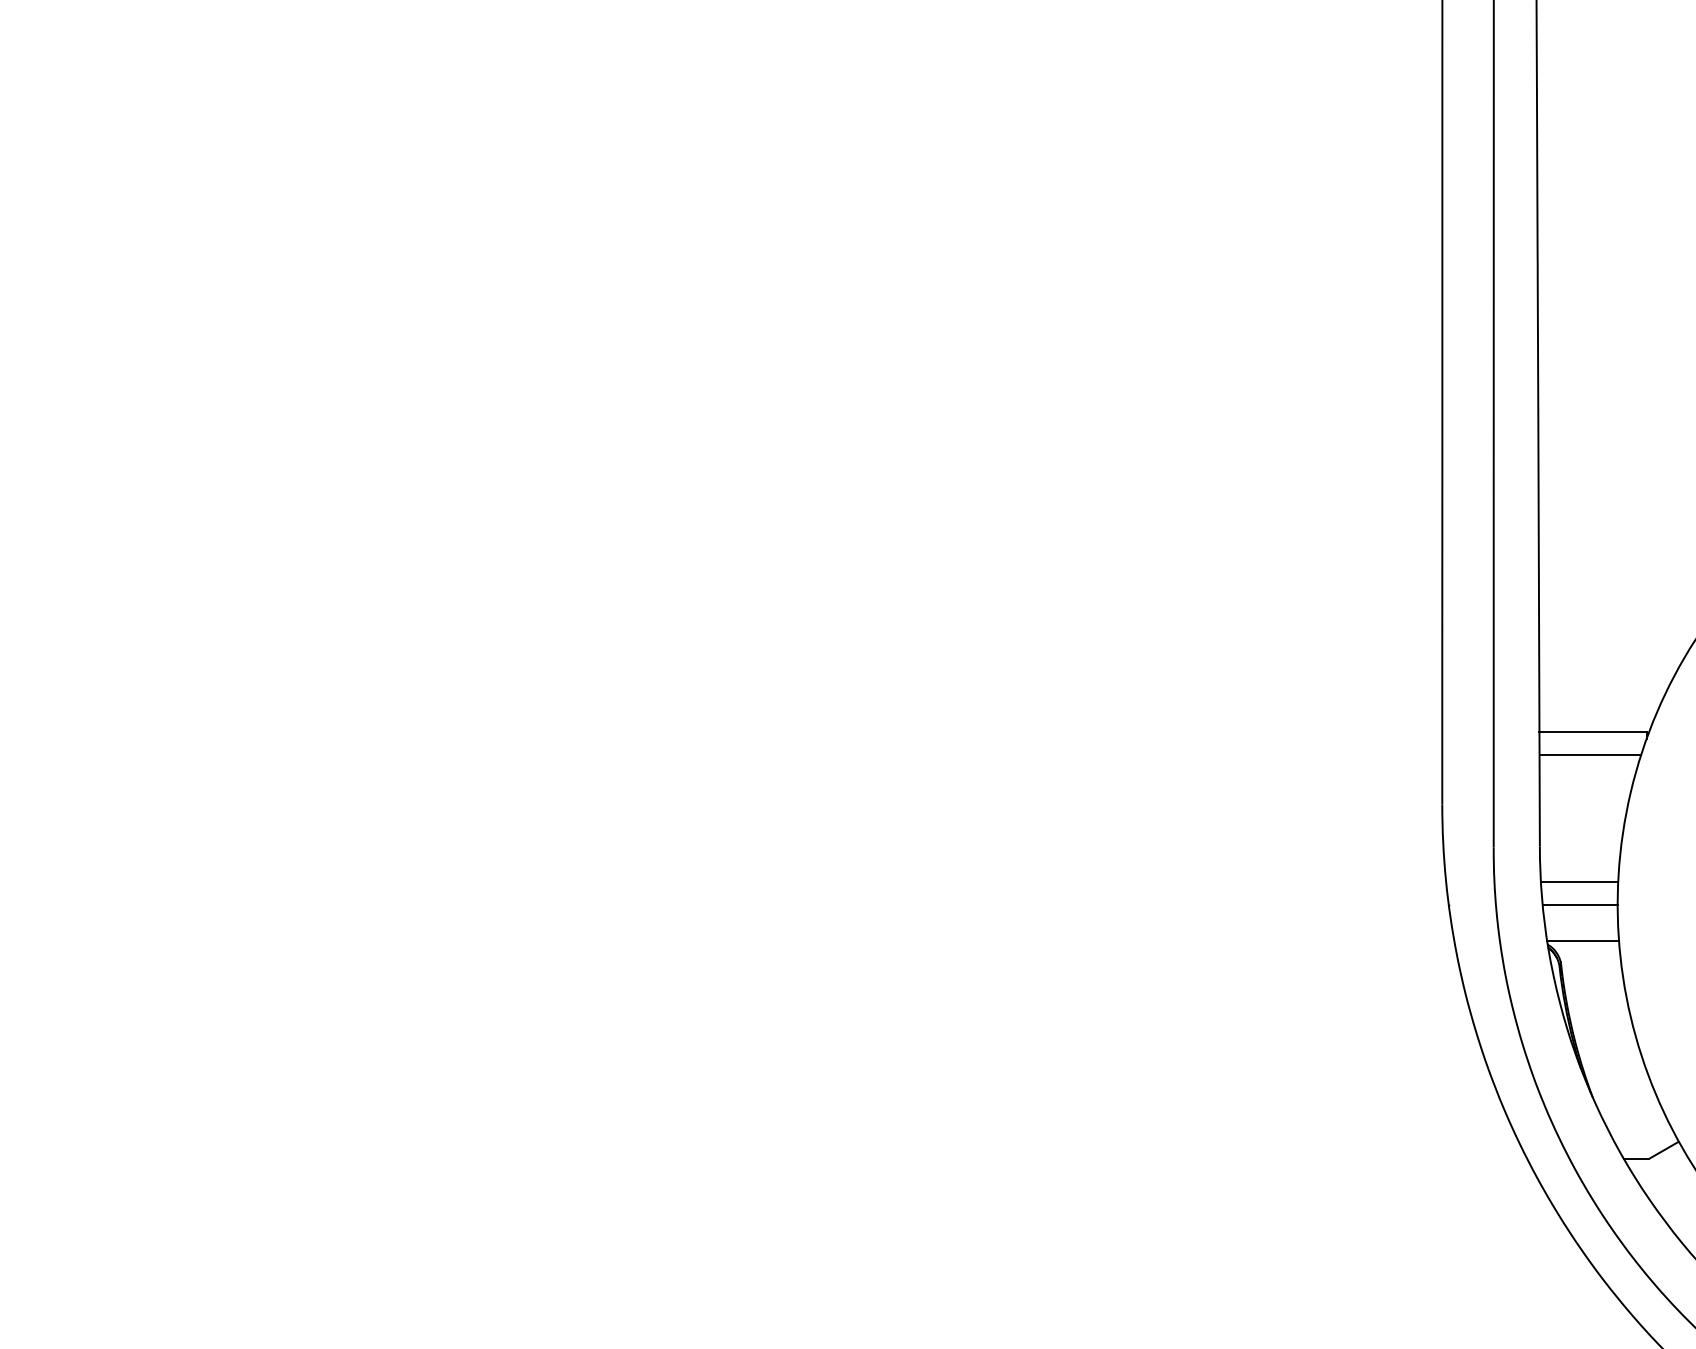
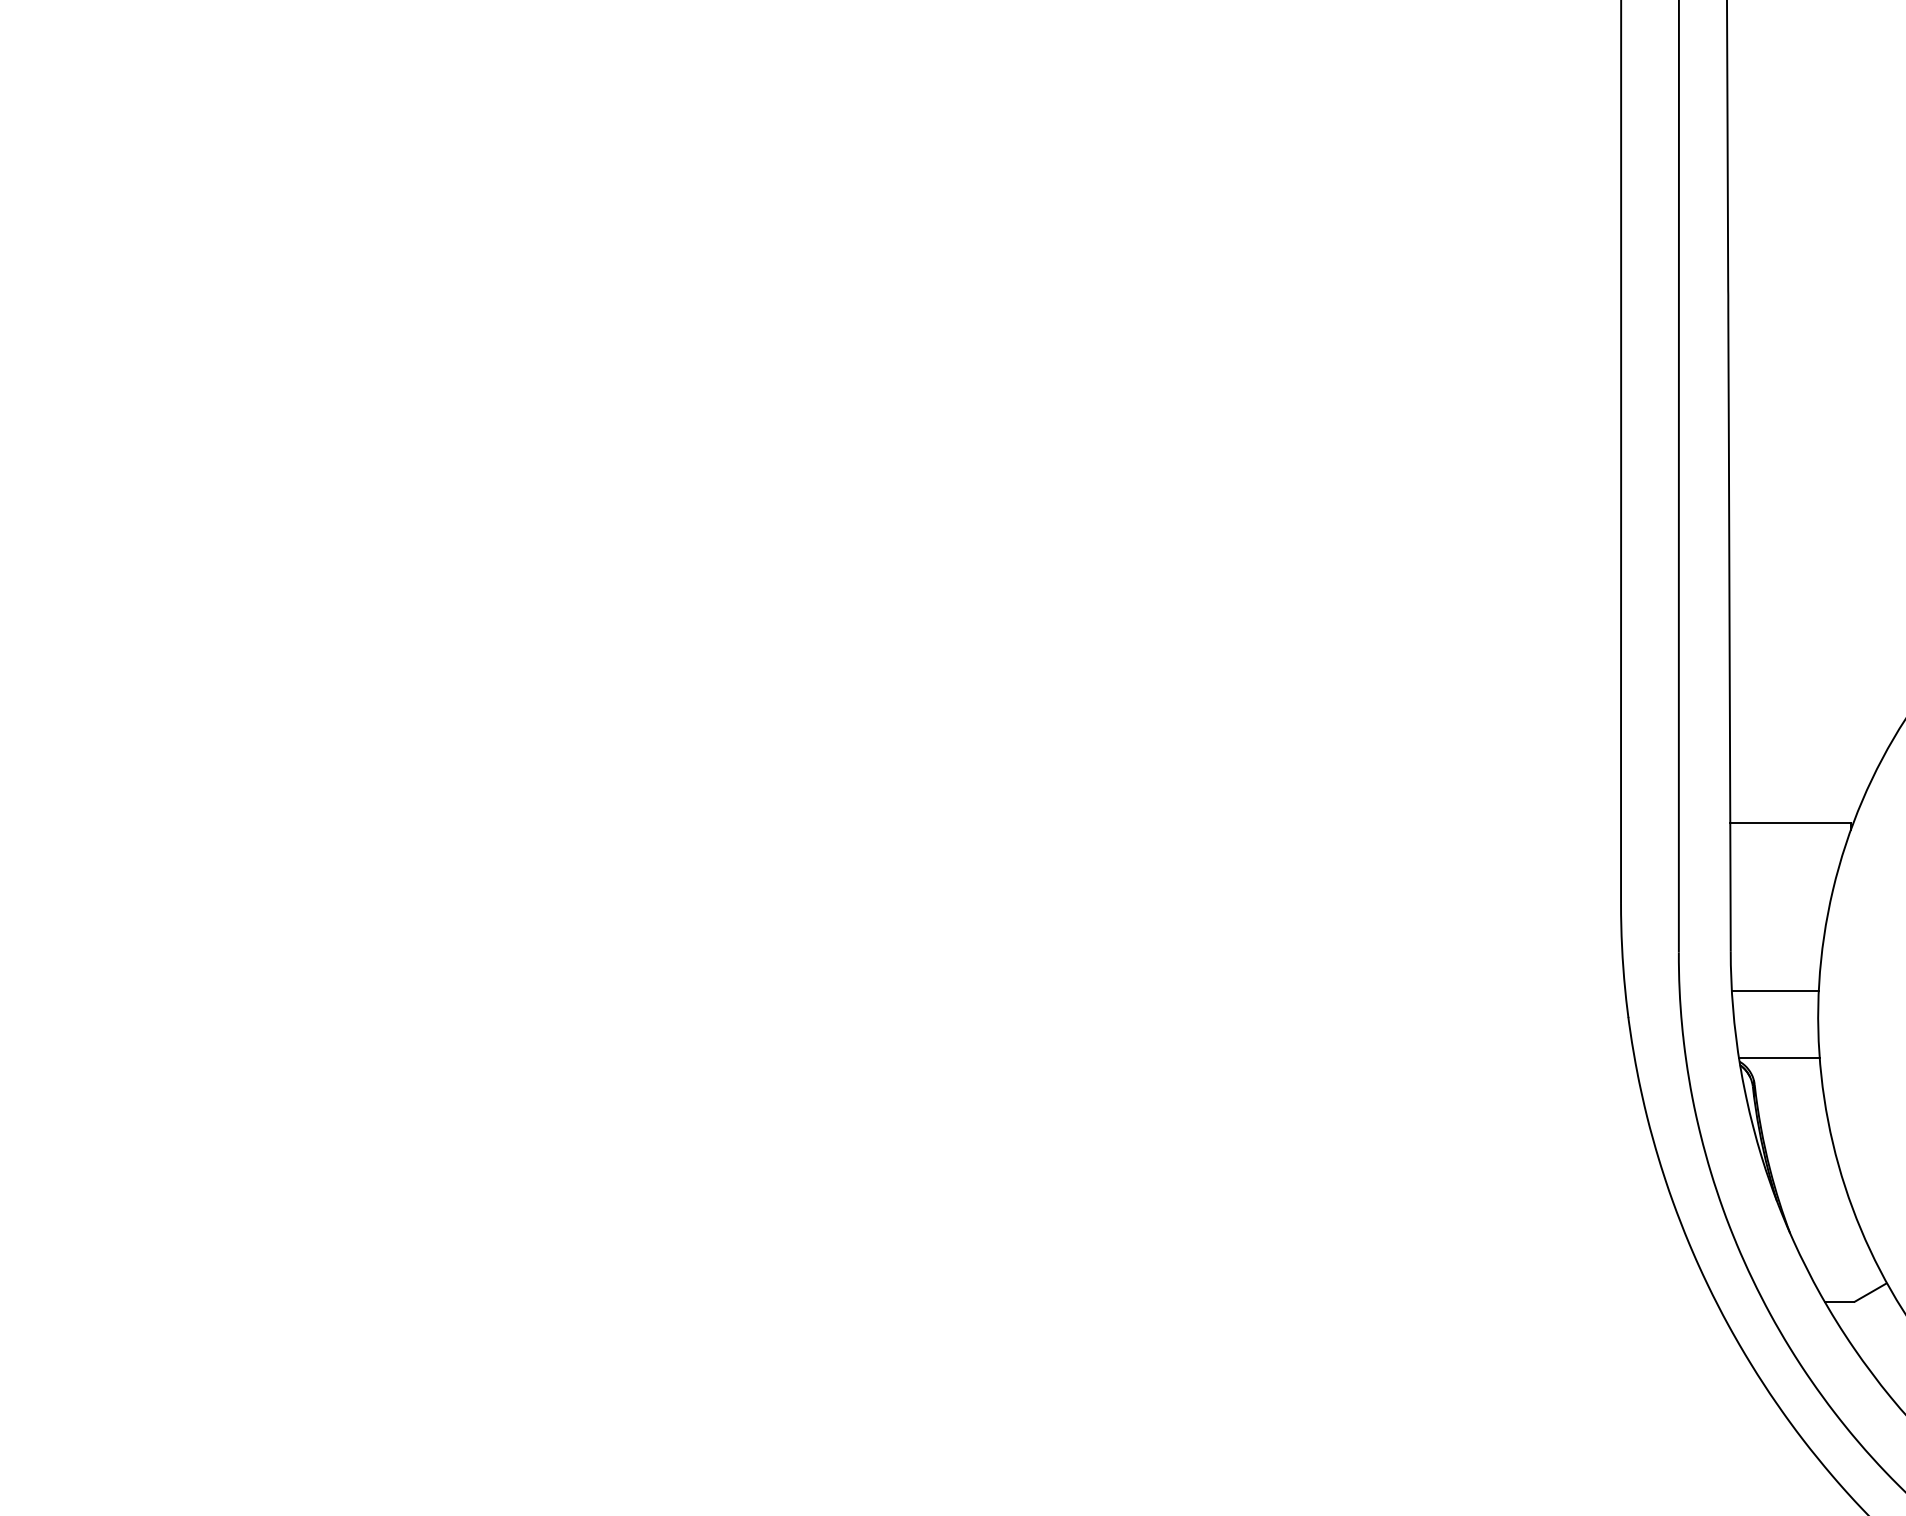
line: (1590, 755) -> (1787, 848), removed
line: (1579, 904) -> (1775, 1016), removed

